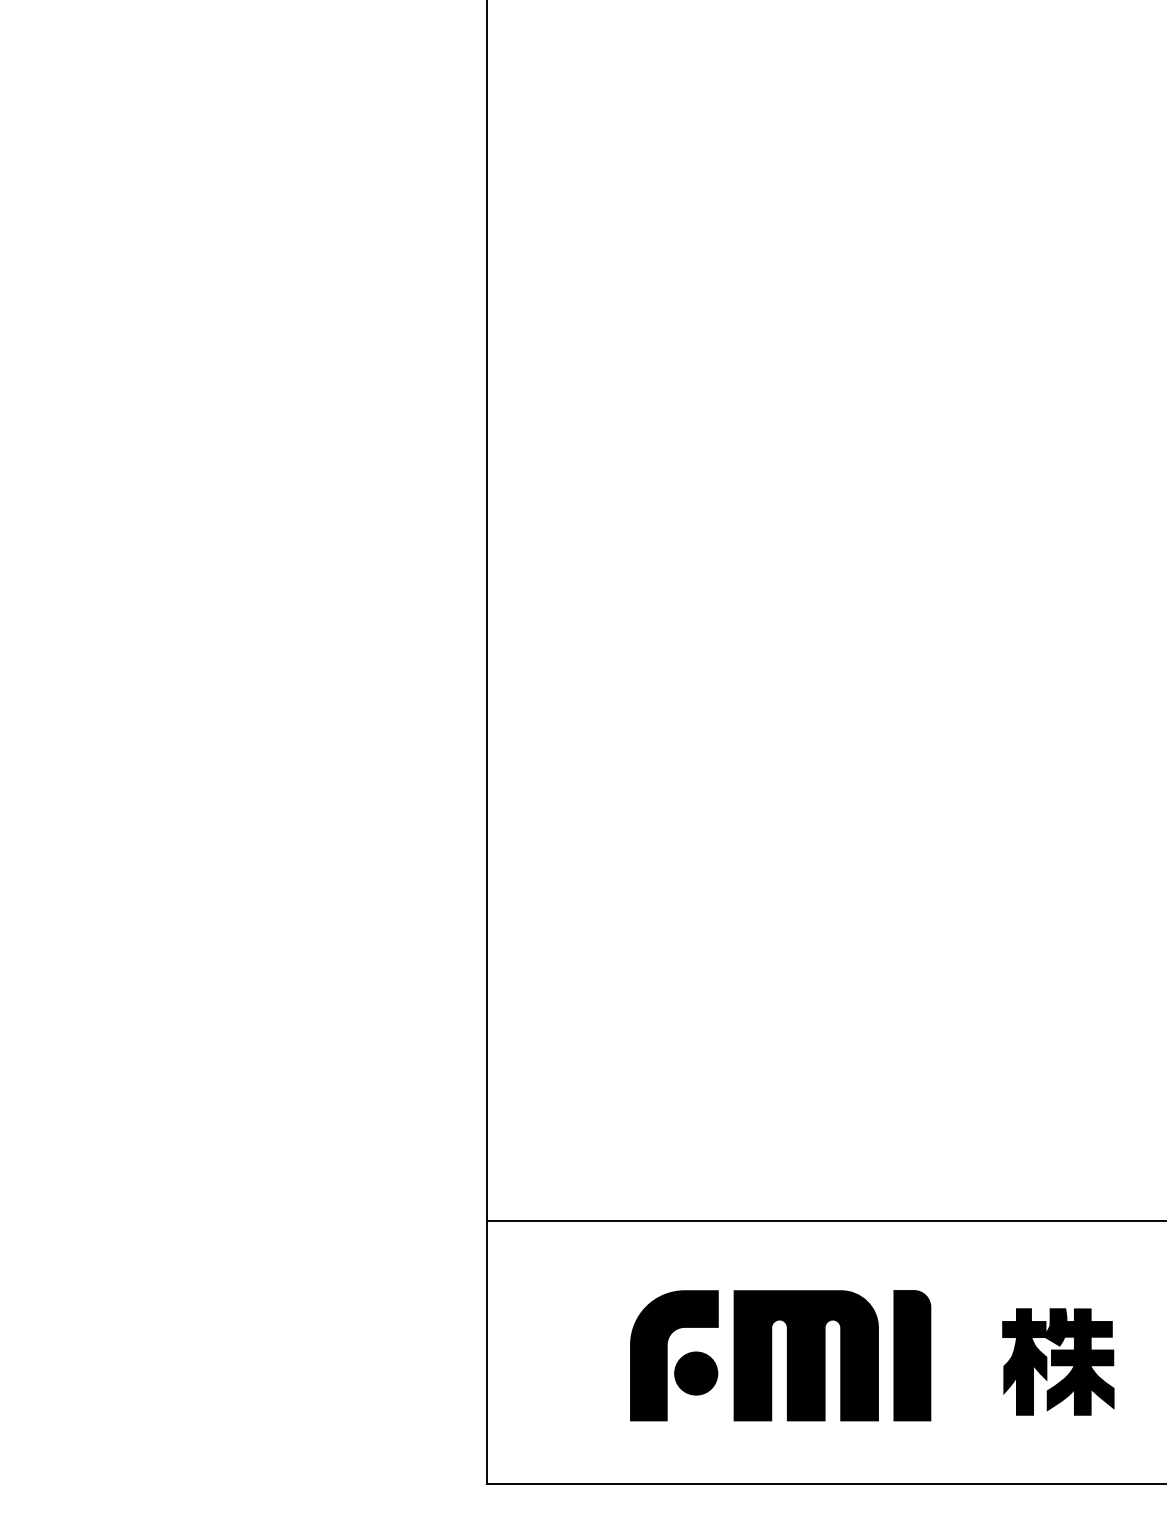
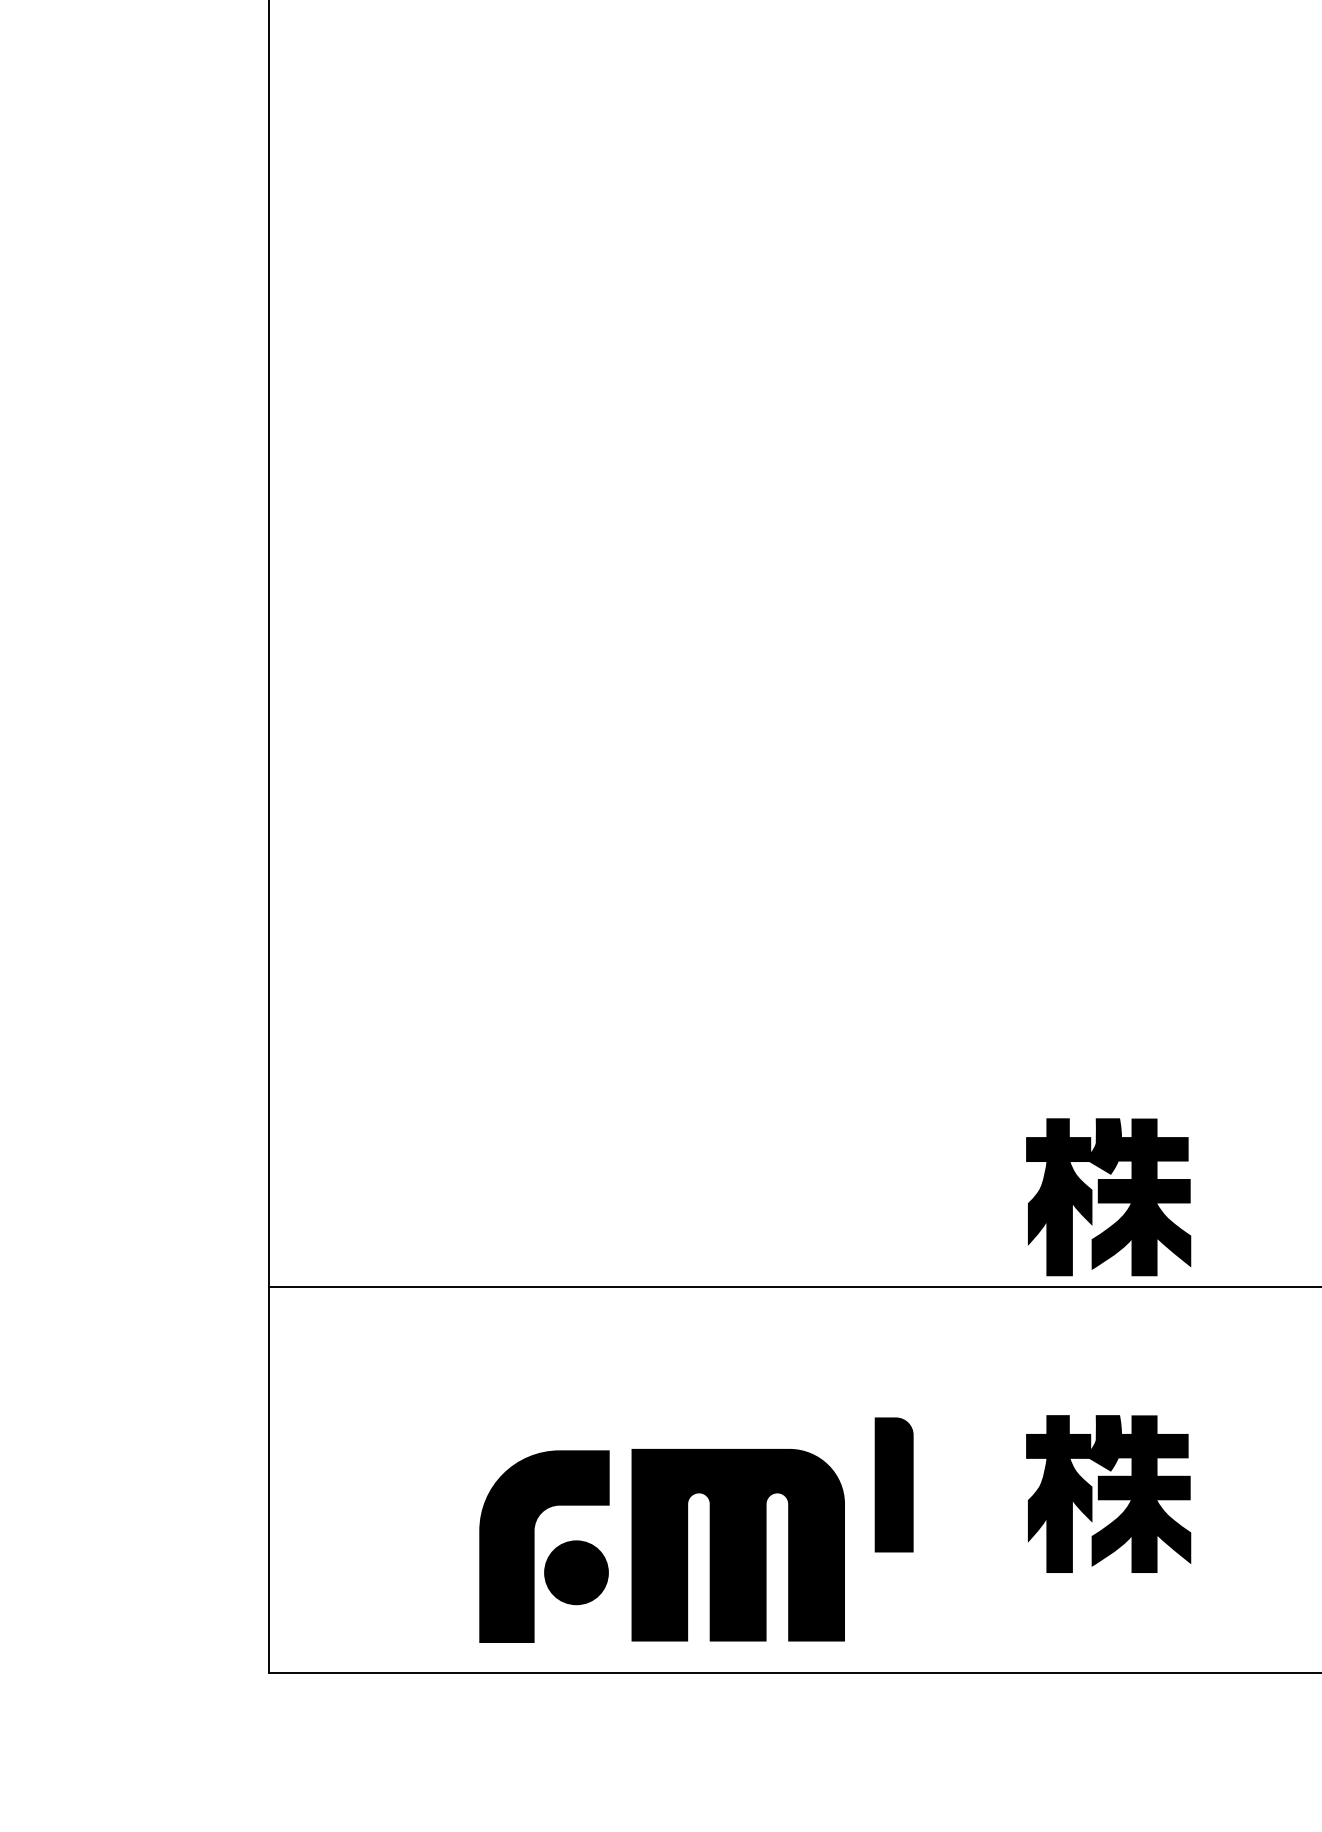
part: (1058, 1159) -> (1108, 1196), added
part: (805, 1355) -> (737, 1544), moved
part: (912, 1355) -> (894, 1484), size x0.7
part: (679, 1359) -> (551, 1552), moved

